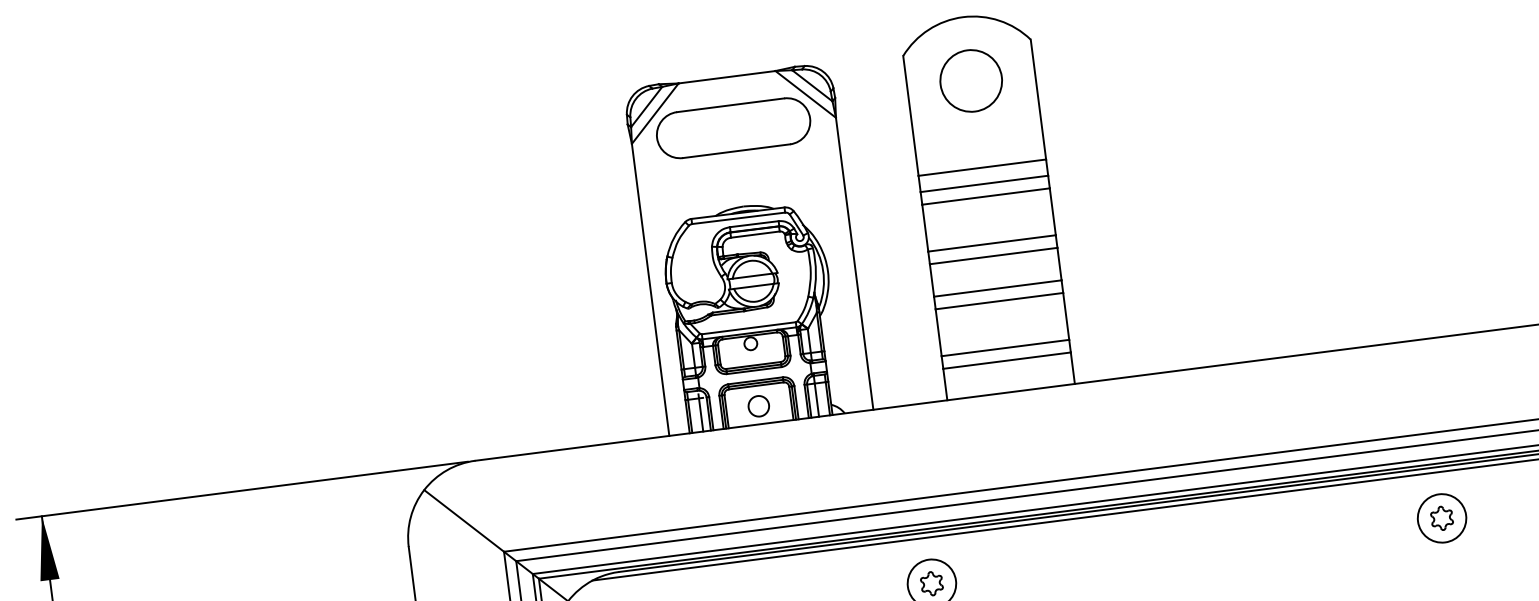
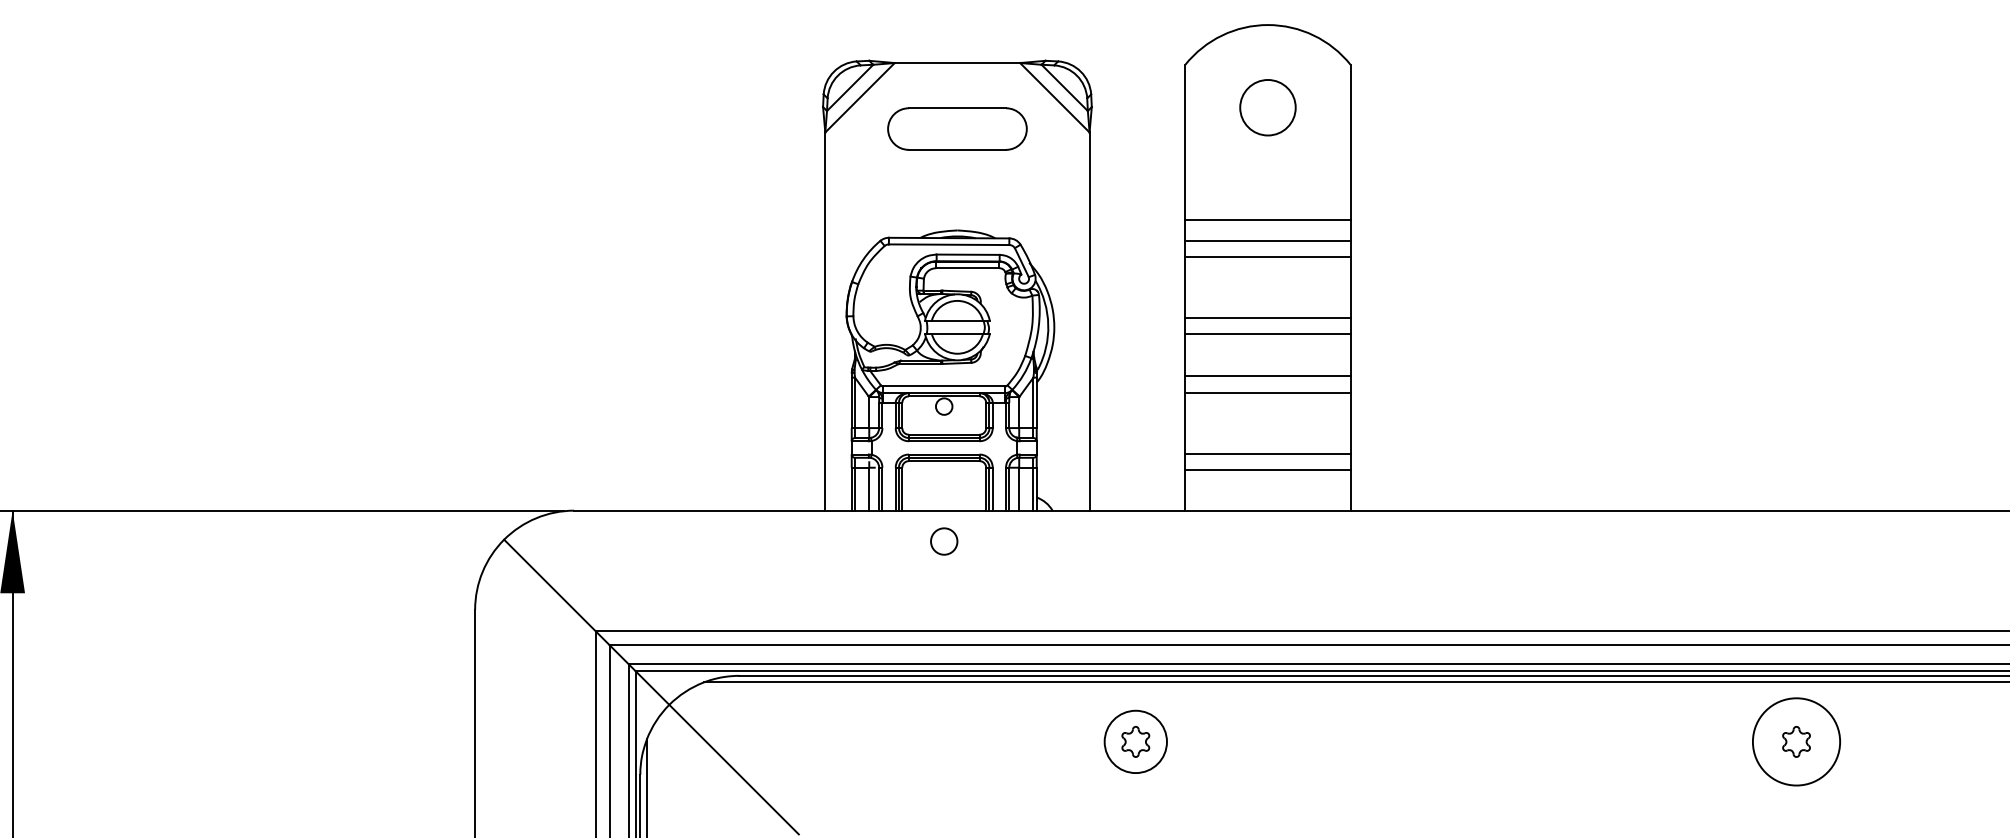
circle: (970, 80) -> (1267, 107), size x0.7
part: (733, 127) -> (957, 128), size x0.7
circle: (759, 406) -> (944, 541), moved
circle: (1442, 518) -> (1796, 741), size x1.4

